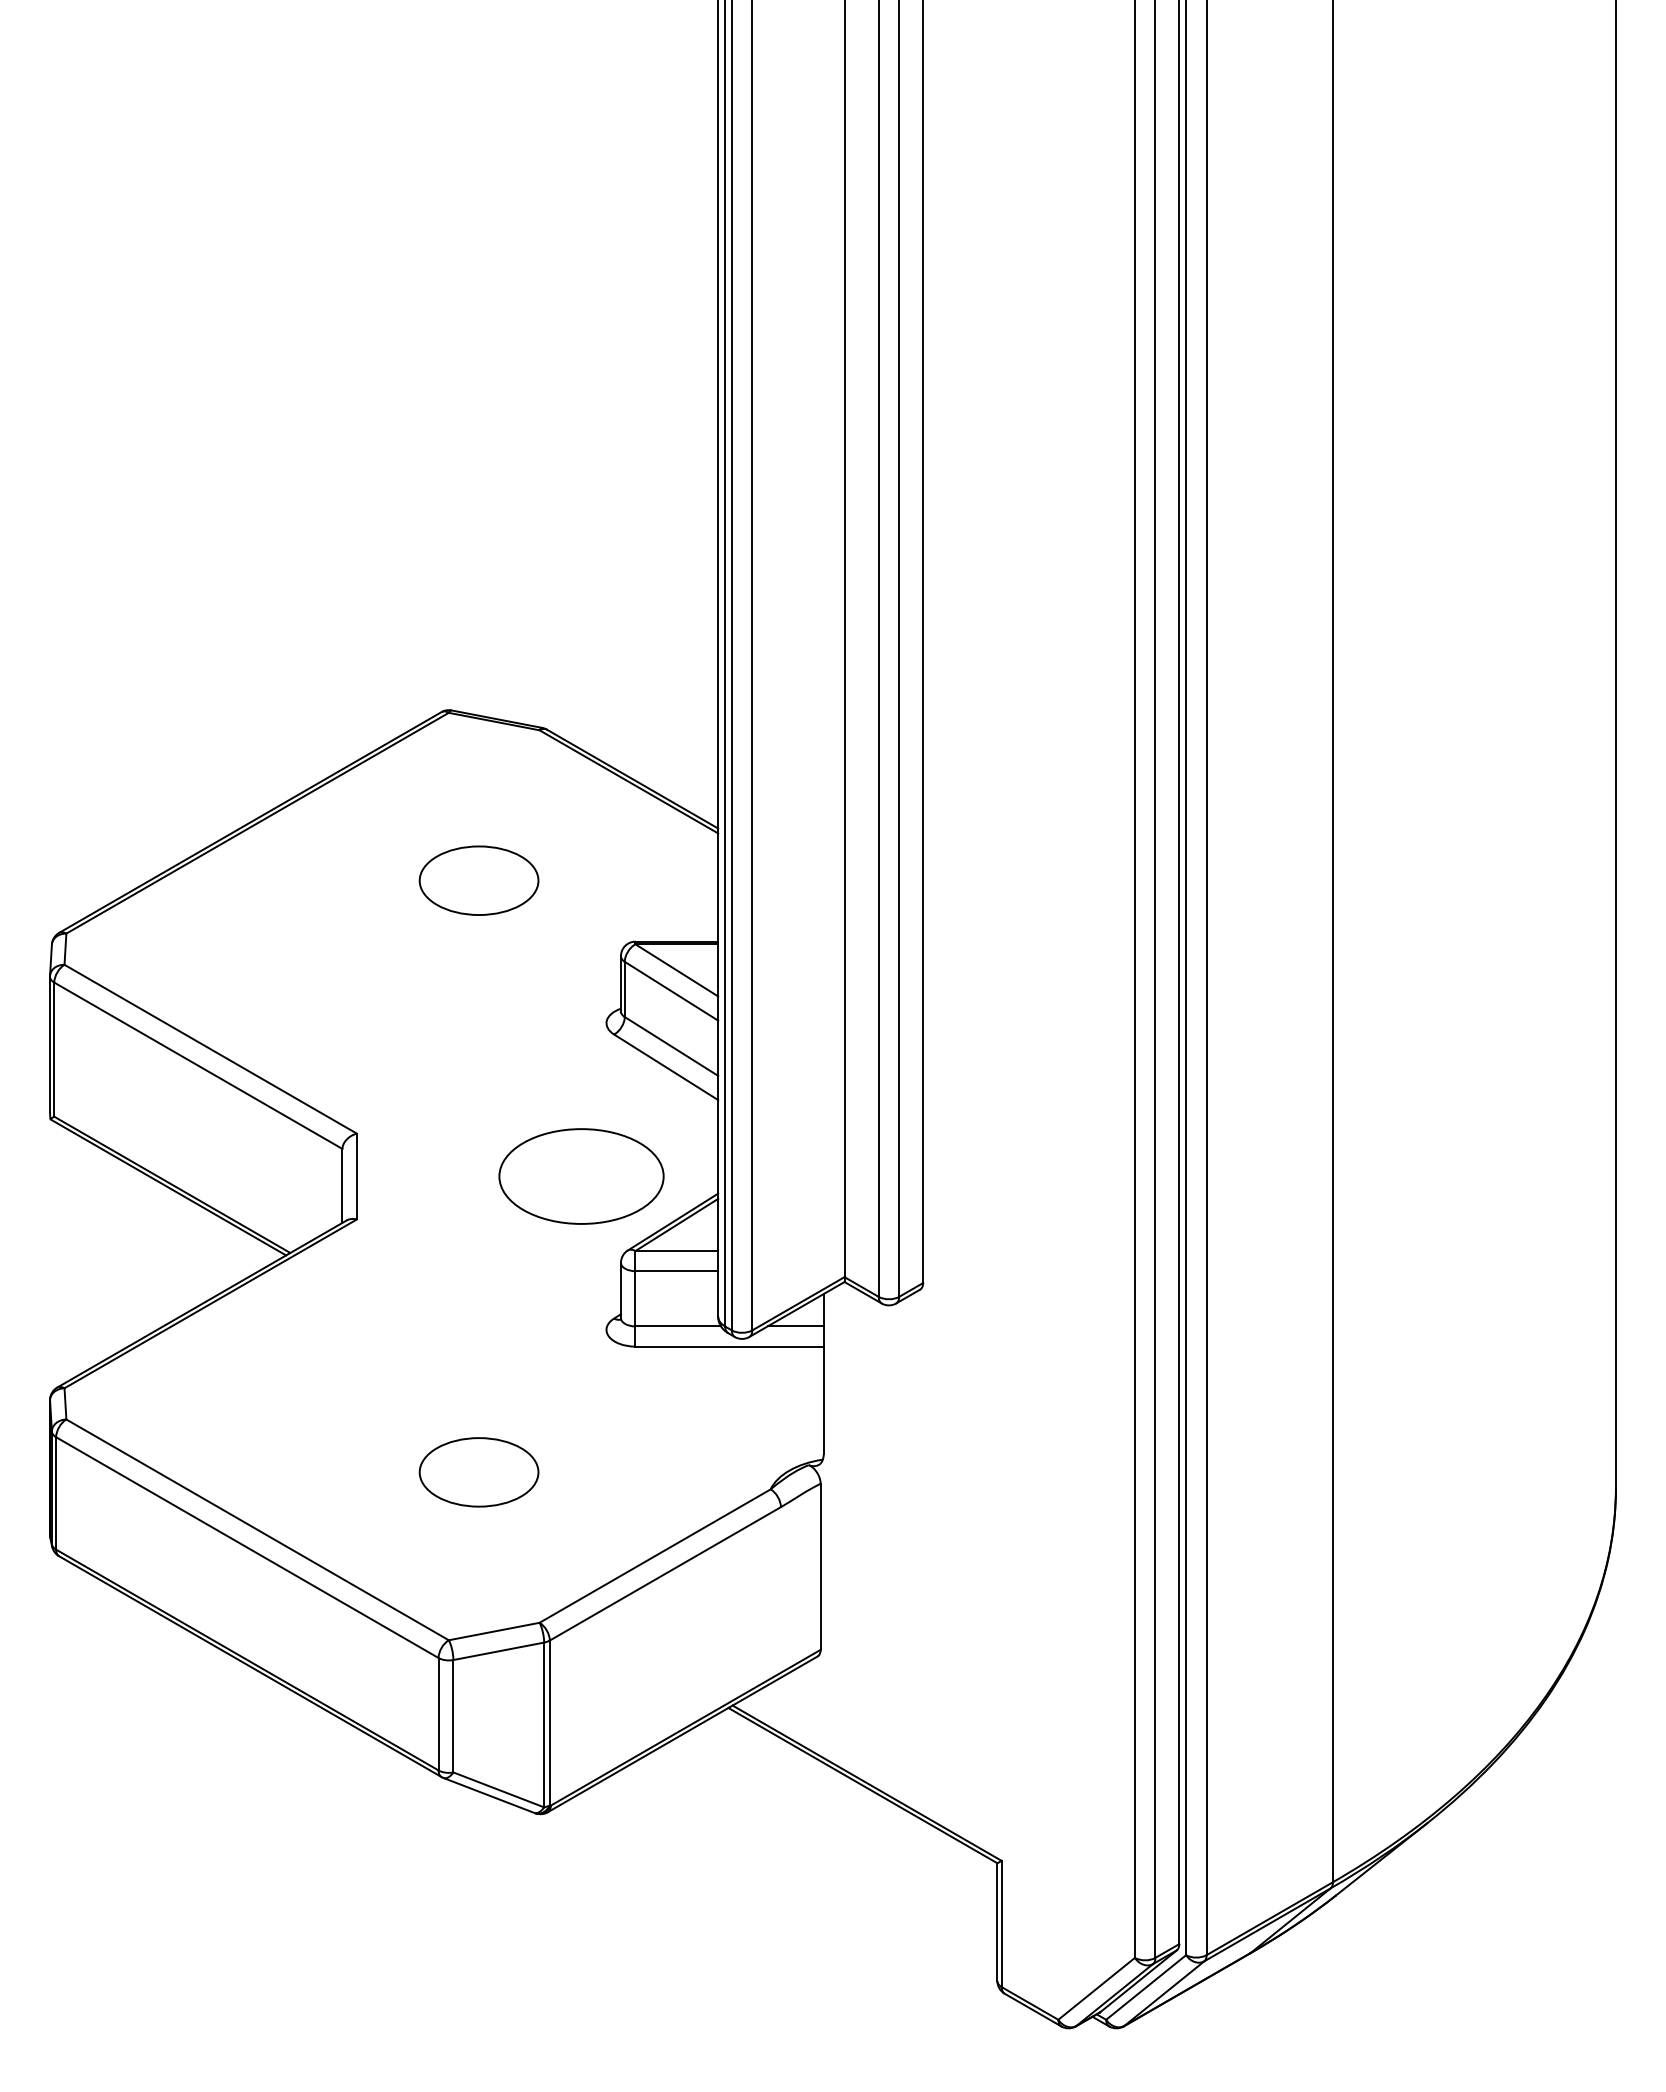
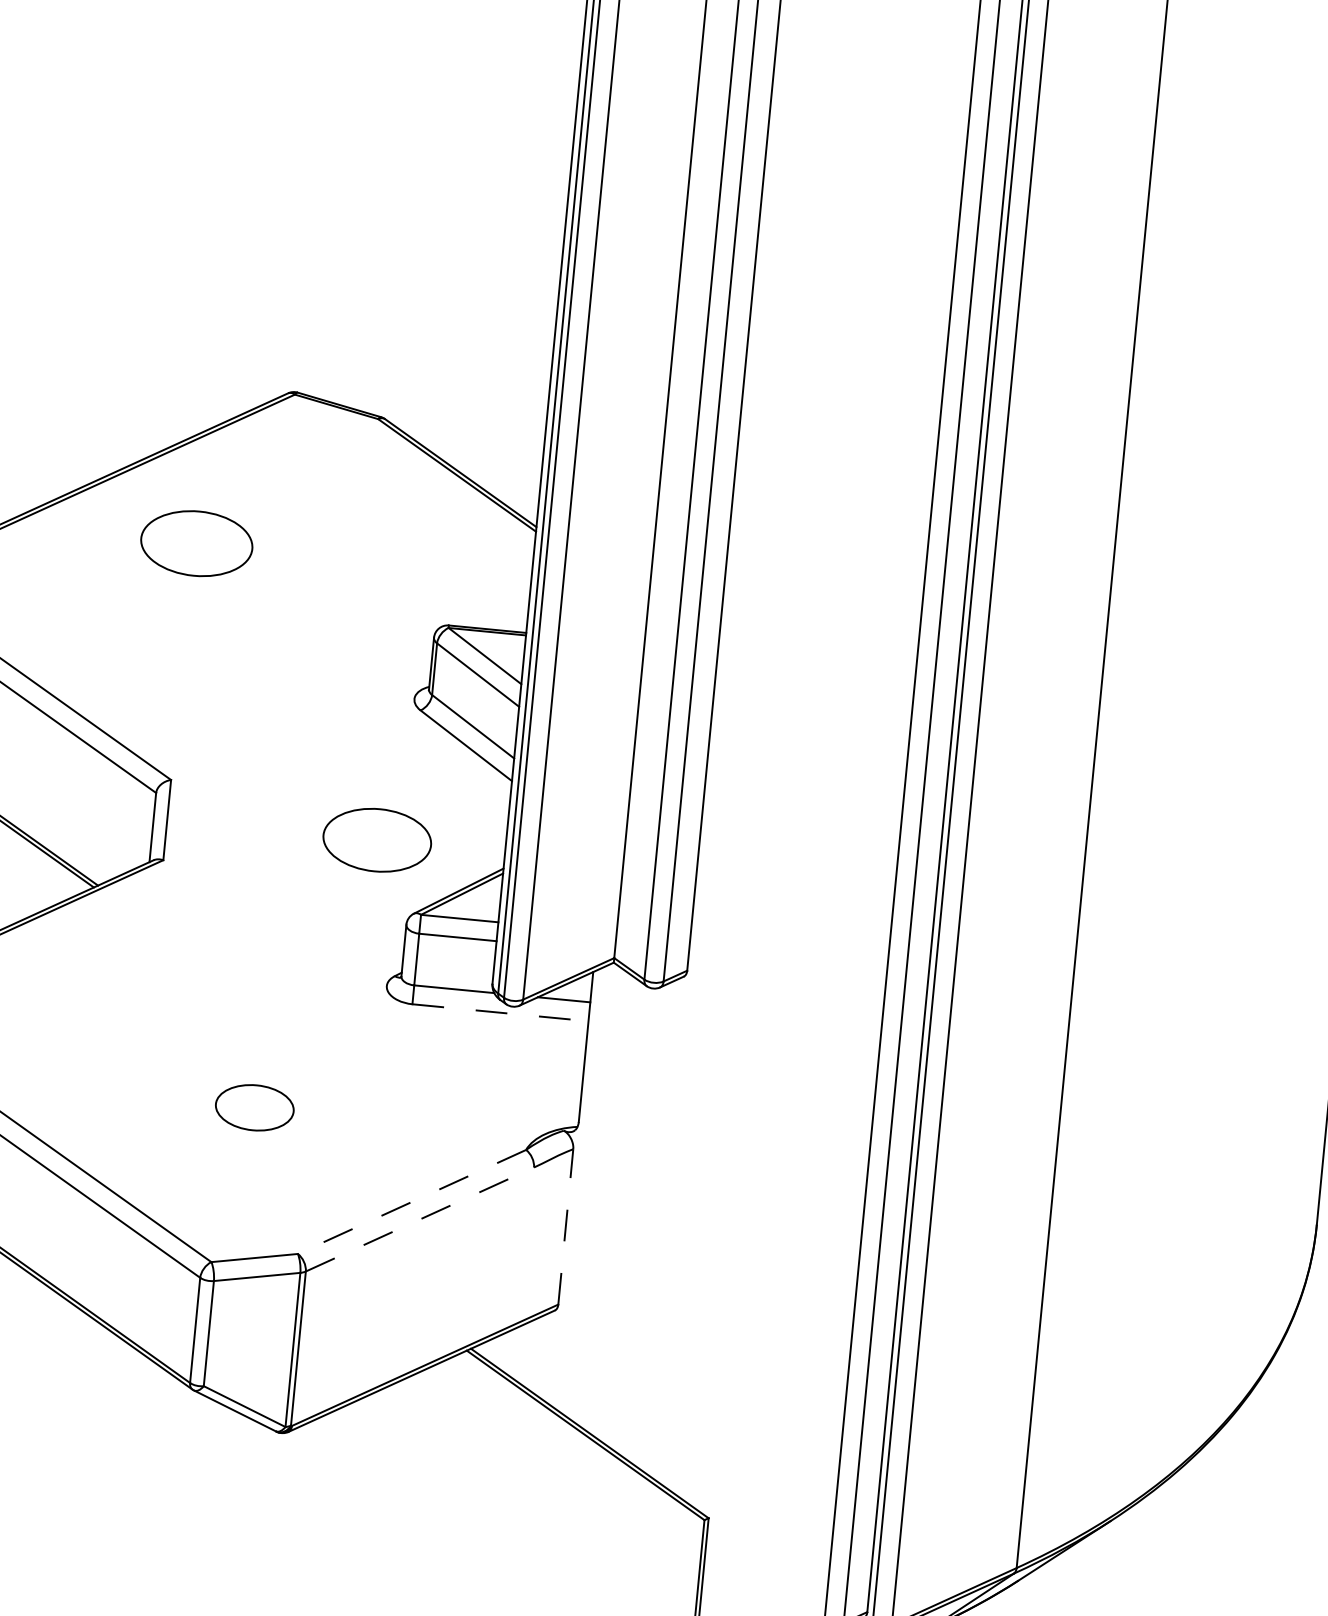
part: (478, 880) -> (196, 543), moved
part: (581, 1176) -> (377, 840), size x0.7
line: (730, 1346) -> (501, 1012), solid -> dashed
part: (478, 1472) -> (254, 1107), size x0.7
line: (654, 1556) -> (411, 1202), solid -> dashed
line: (820, 1566) -> (565, 1226), solid -> dashed
line: (665, 1573) -> (420, 1219), solid -> dashed

